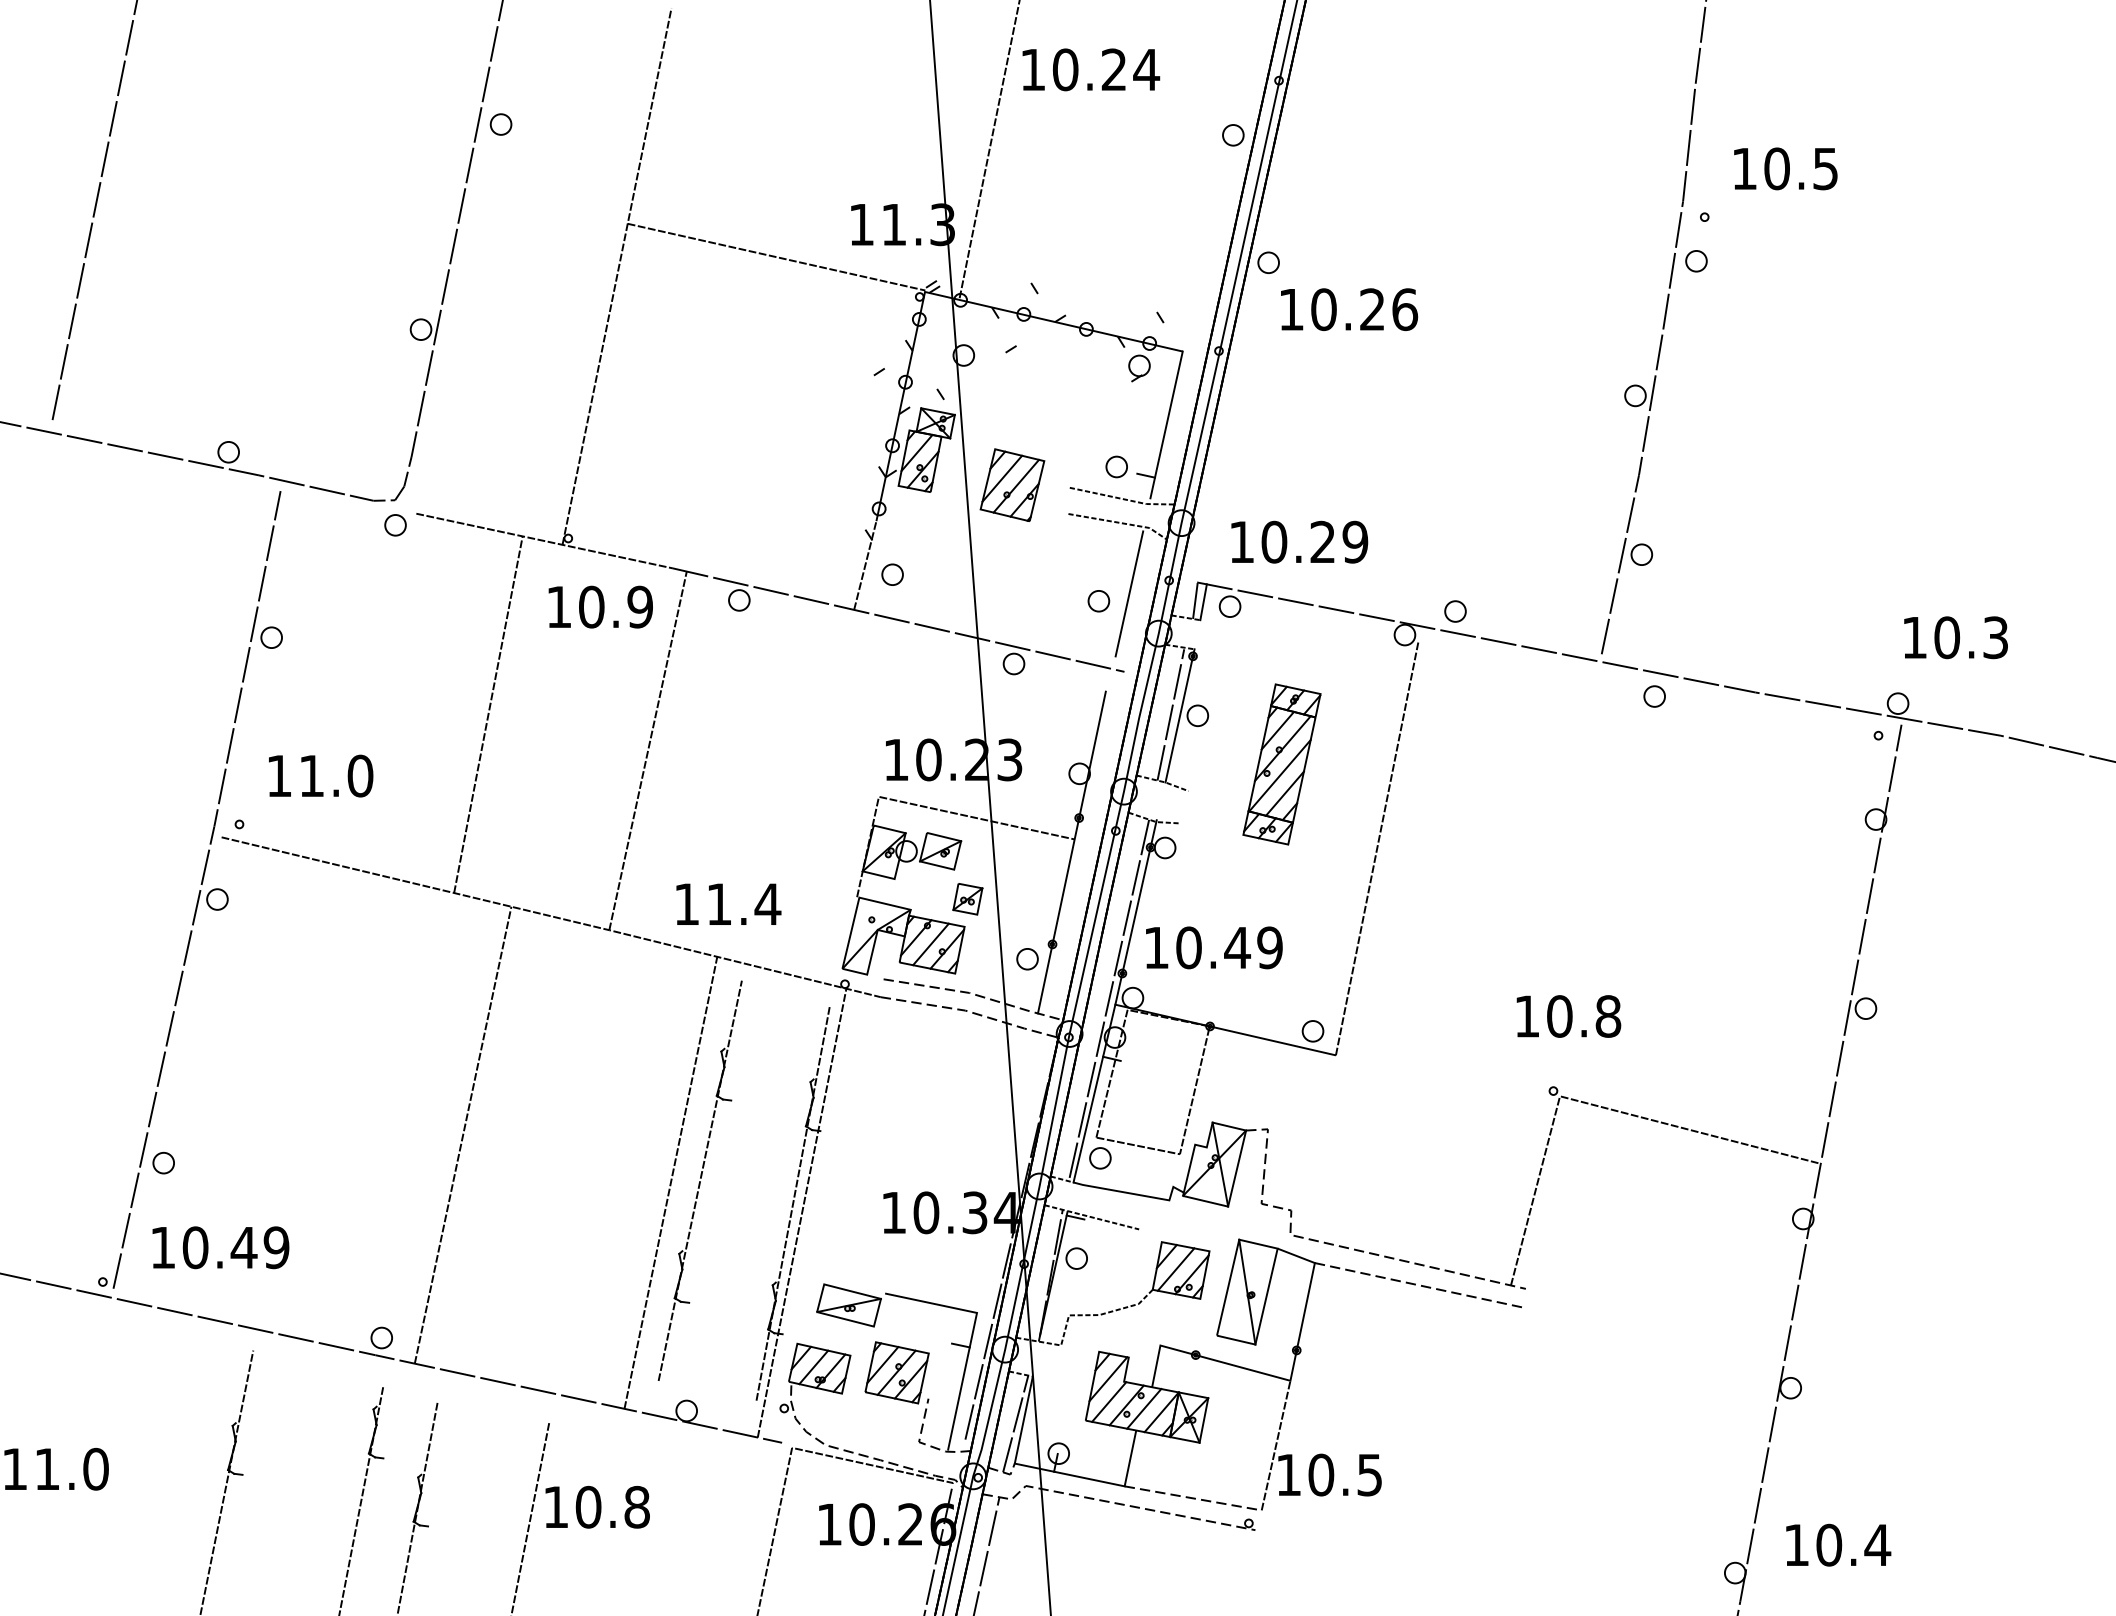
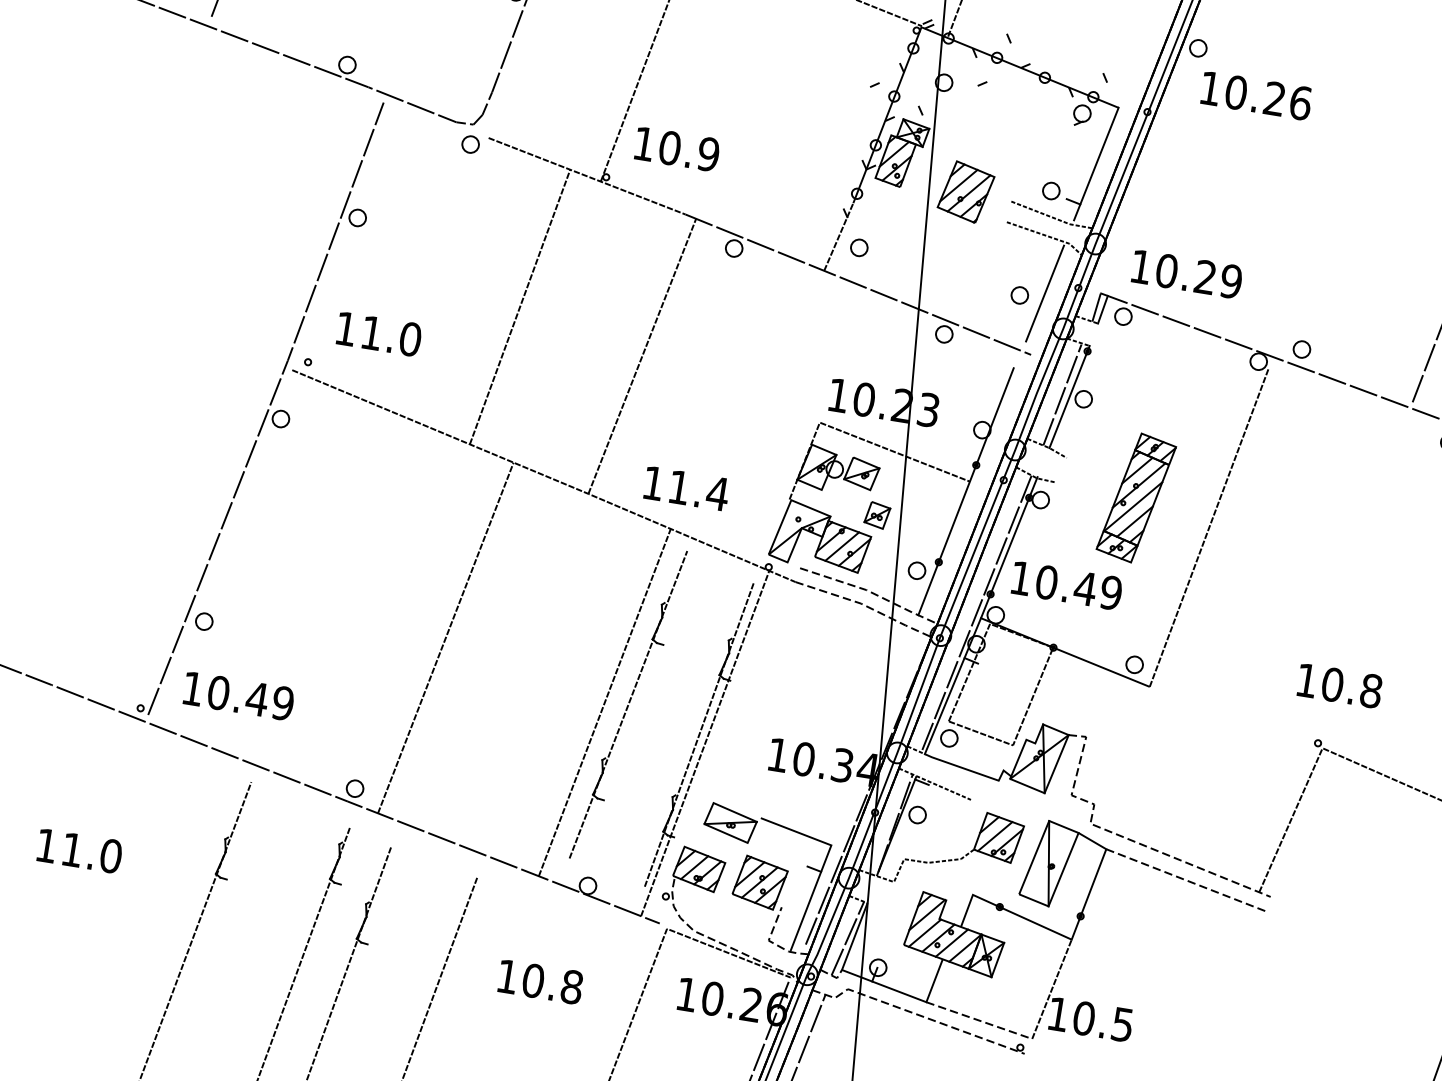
text: (600, 606) -> (677, 148), moved
part: (1281, 764) -> (1135, 497), moved
text: (597, 1507) -> (540, 982), moved

